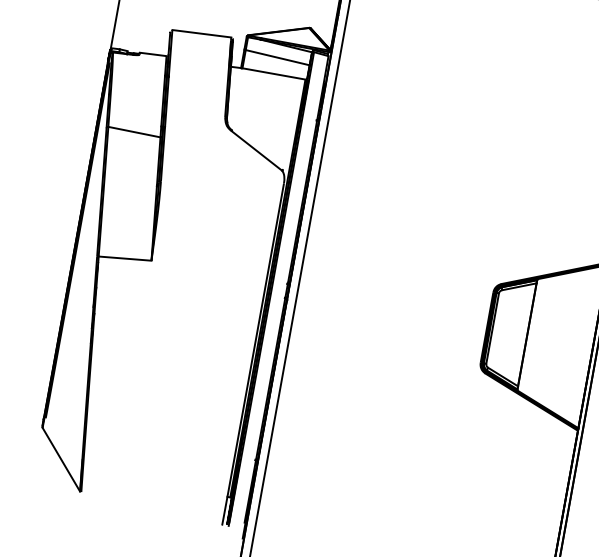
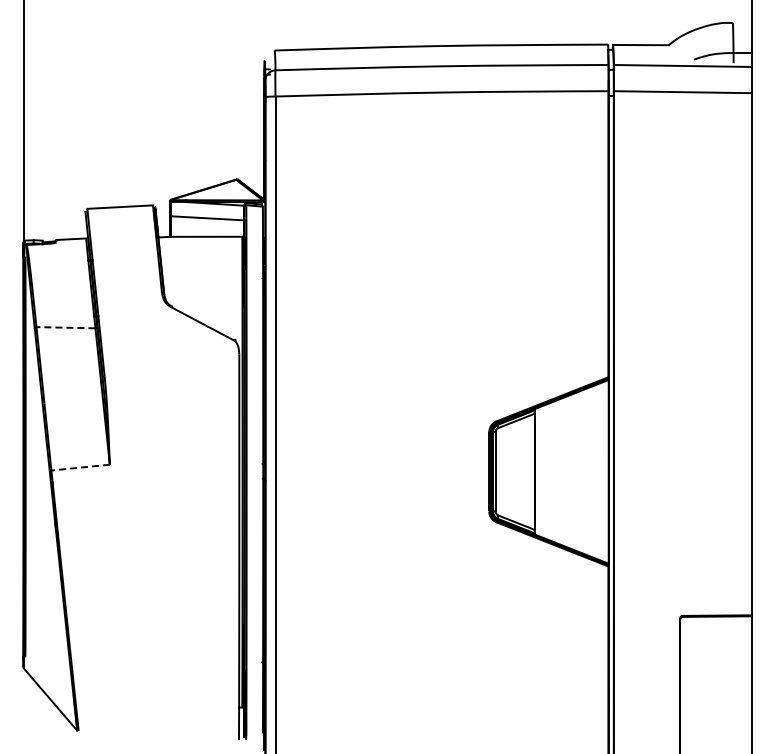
line: (134, 131) -> (65, 327), solid -> dashed
line: (124, 258) -> (80, 467), solid -> dashed

